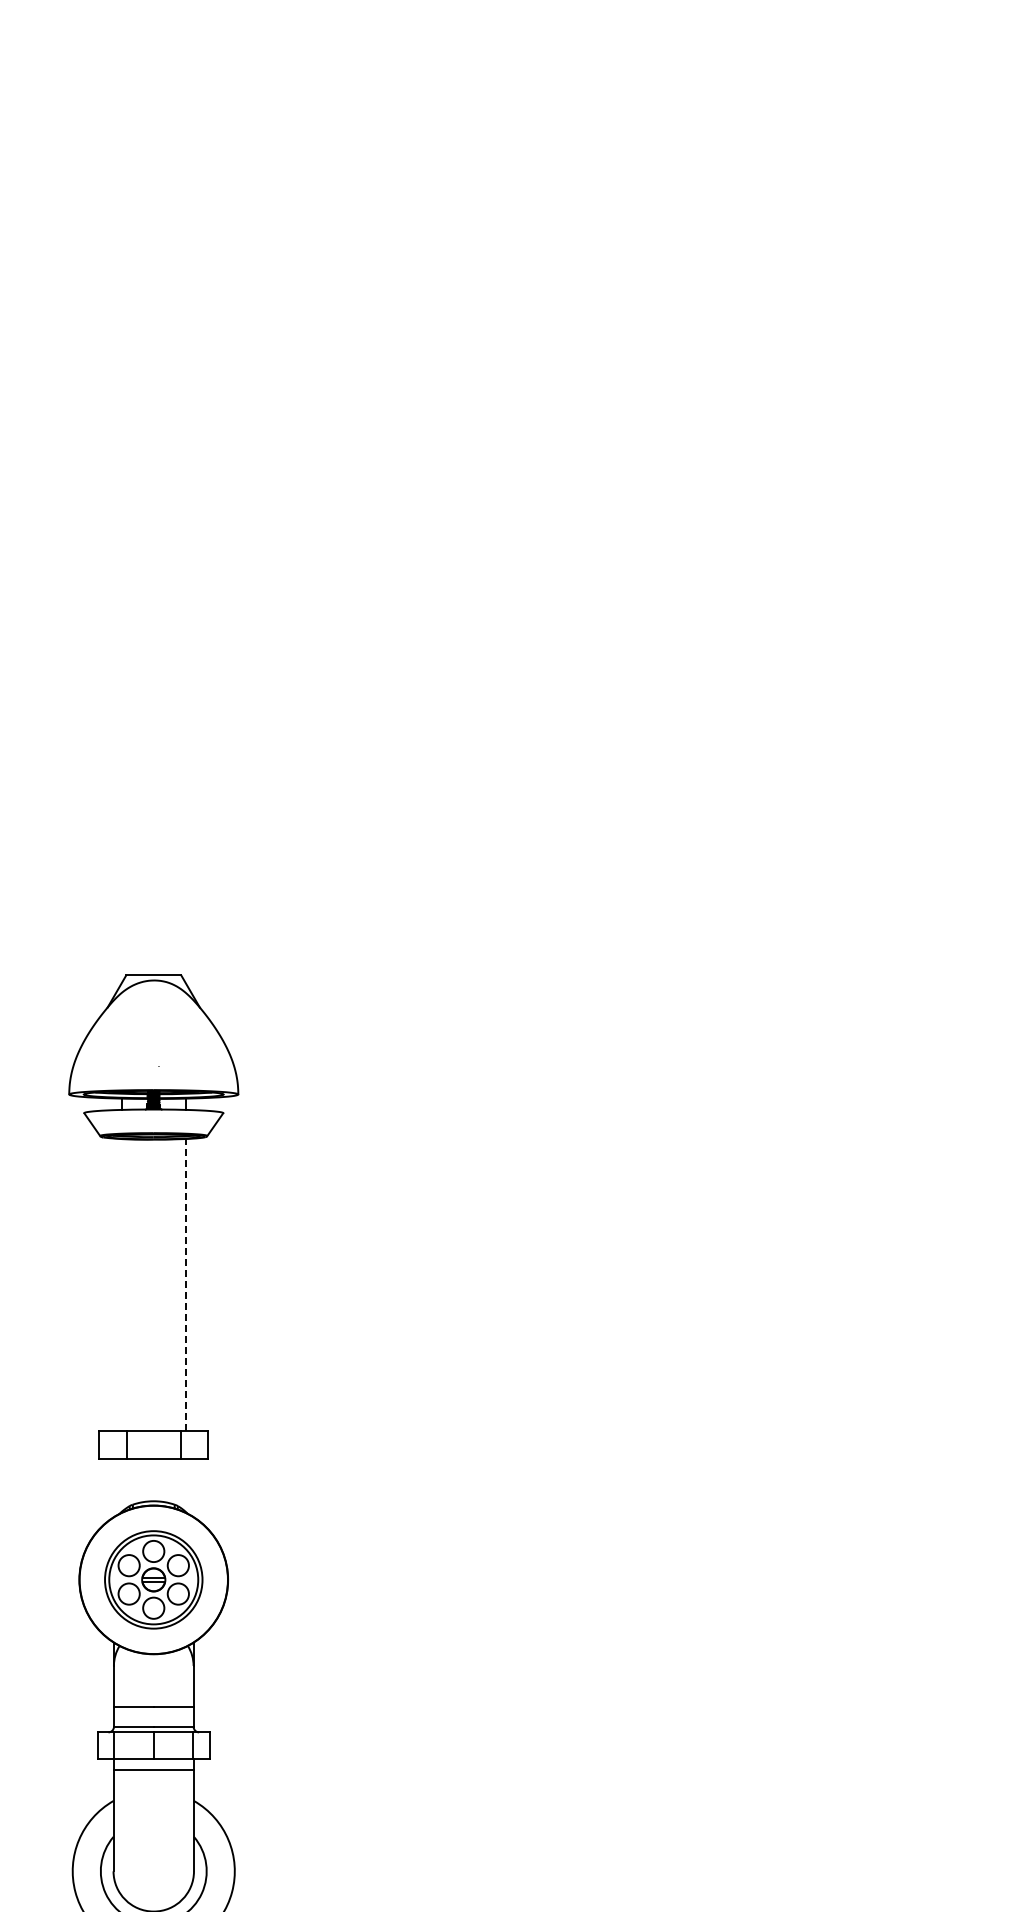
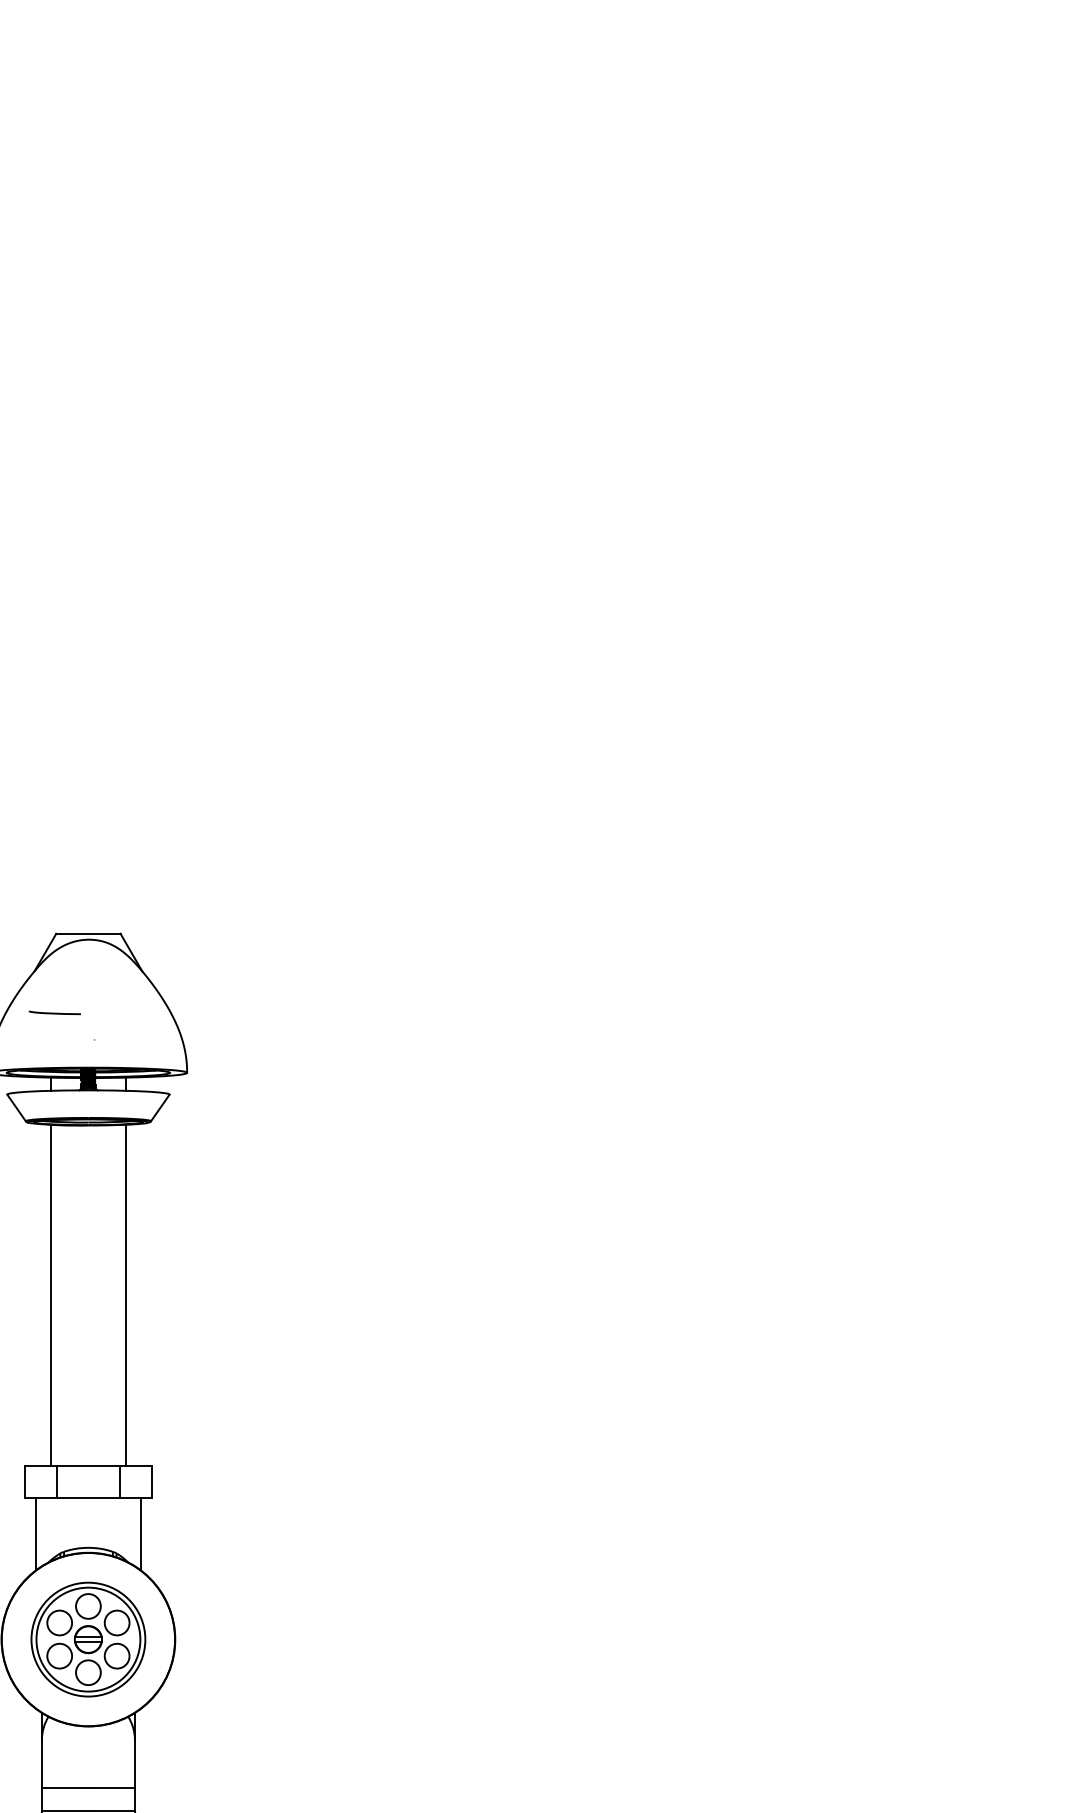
line: (124, 1043) -> (54, 1013), added
line: (121, 1284) -> (50, 1294), added
line: (185, 1284) -> (125, 1294), dashed -> solid
line: (109, 1489) -> (36, 1534), added
line: (198, 1489) -> (140, 1534), added

